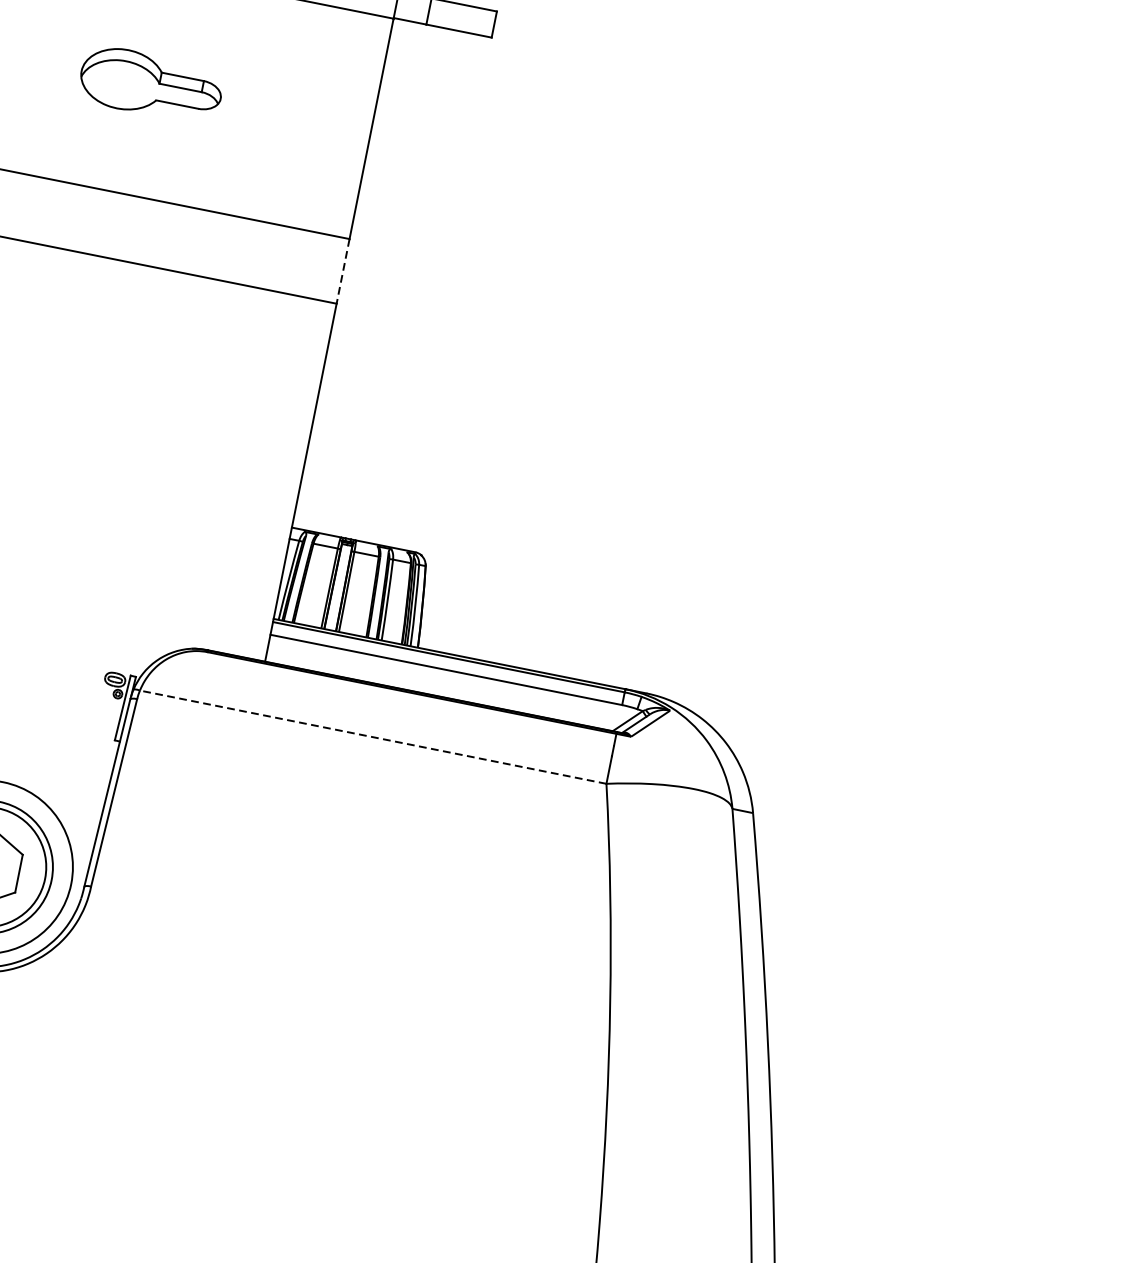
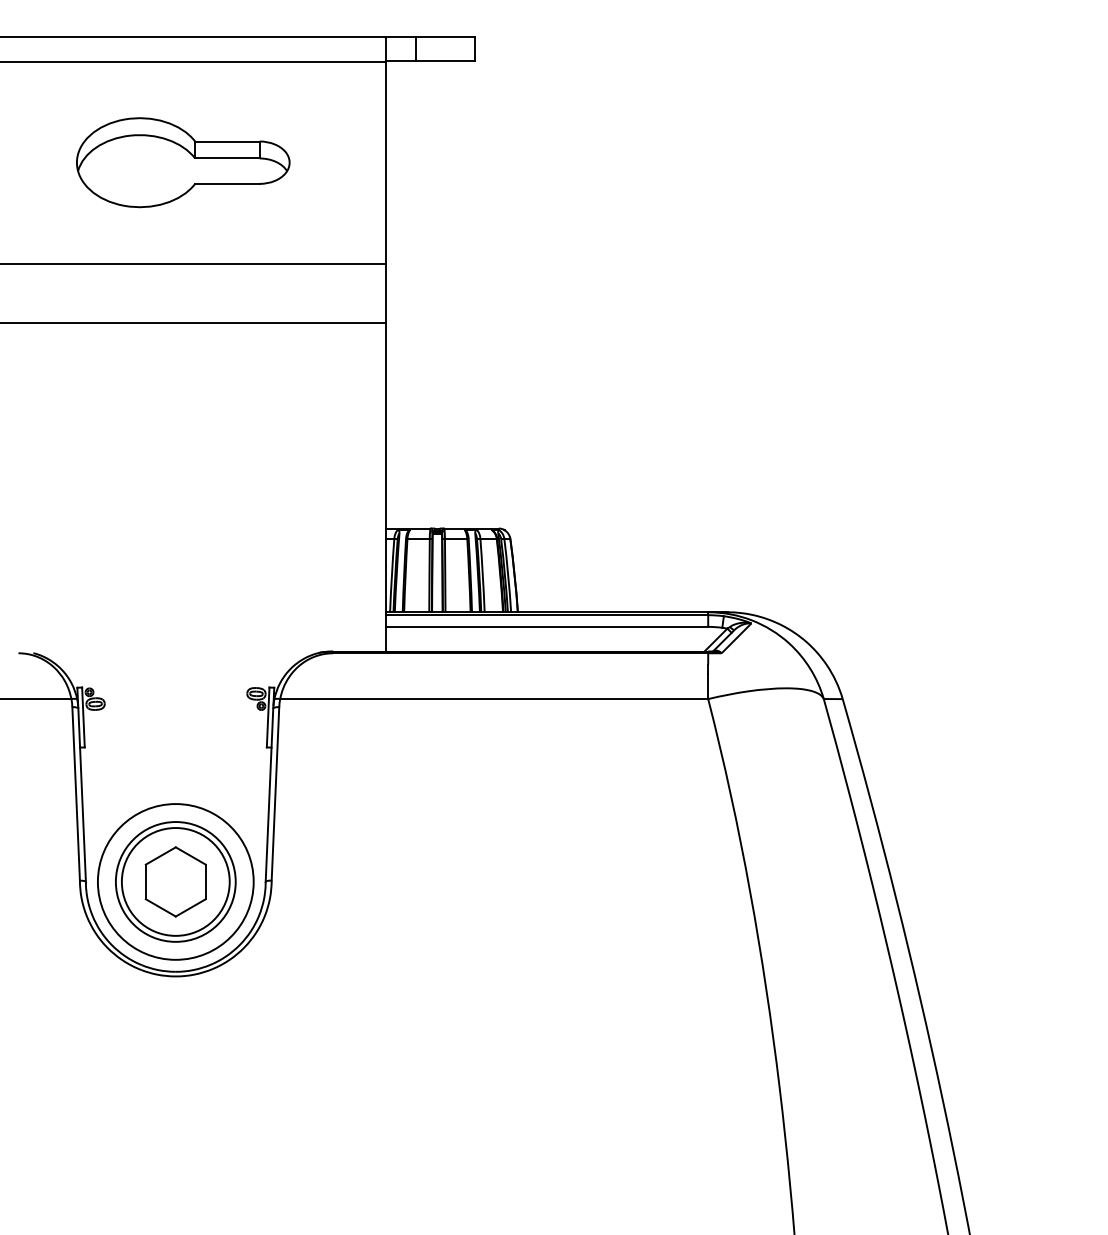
part: (151, 84) -> (183, 162), size x1.67
line: (343, 271) -> (385, 293), dashed -> solid
line: (373, 737) -> (494, 699), dashed -> solid

